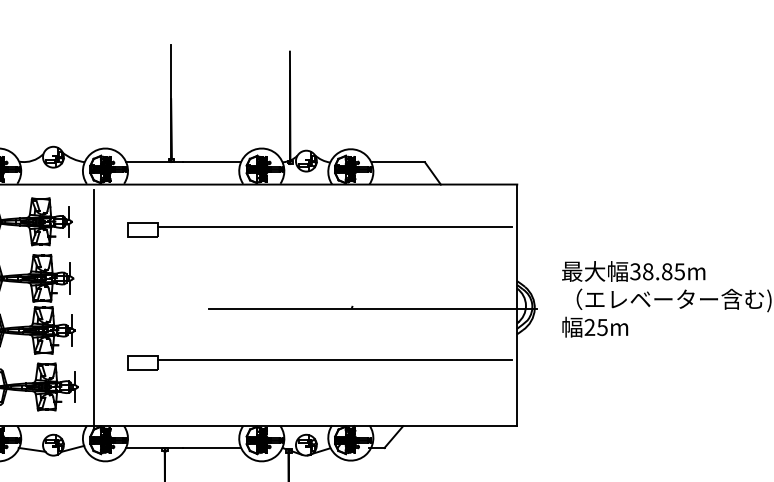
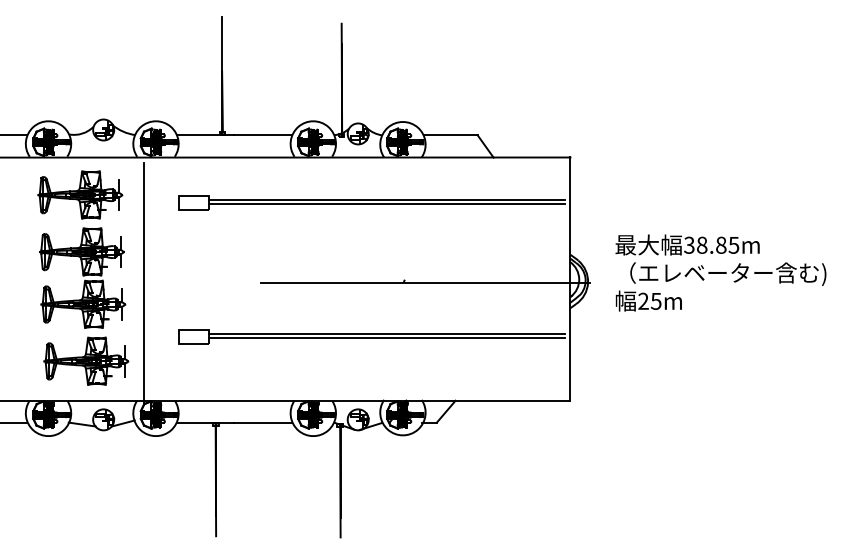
line: (334, 230) -> (386, 203), added
line: (334, 363) -> (386, 337), added

